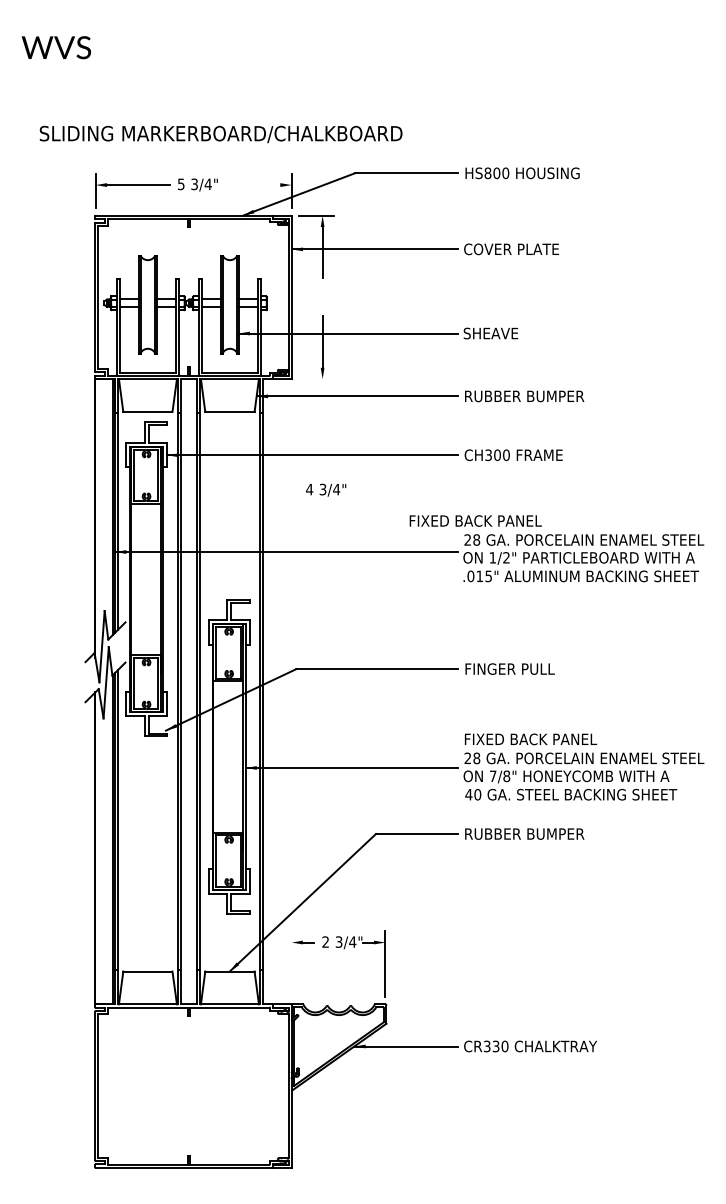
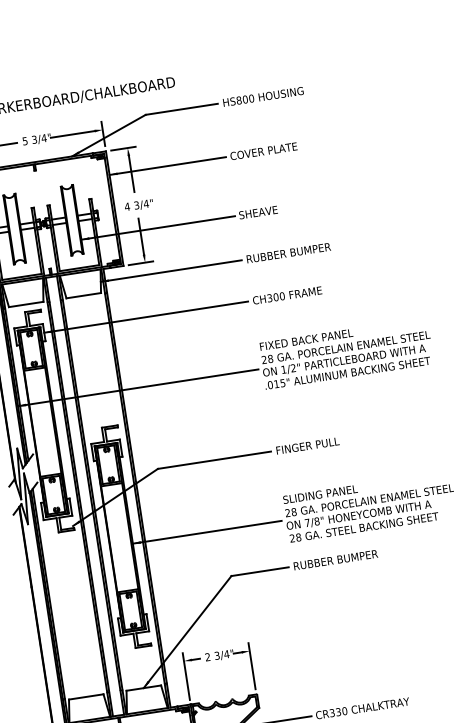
line: (248, 185) -> (72, 134), added
line: (316, 379) -> (140, 263), added
text: (326, 489) -> (139, 204), moved
text: (475, 520) -> (306, 339), moved
text: (530, 739) -> (329, 493), FIXED BACK PANEL -> SLIDING PANEL
text: (473, 794) -> (295, 537), 40 -> 28
line: (291, 964) -> (186, 676), added

